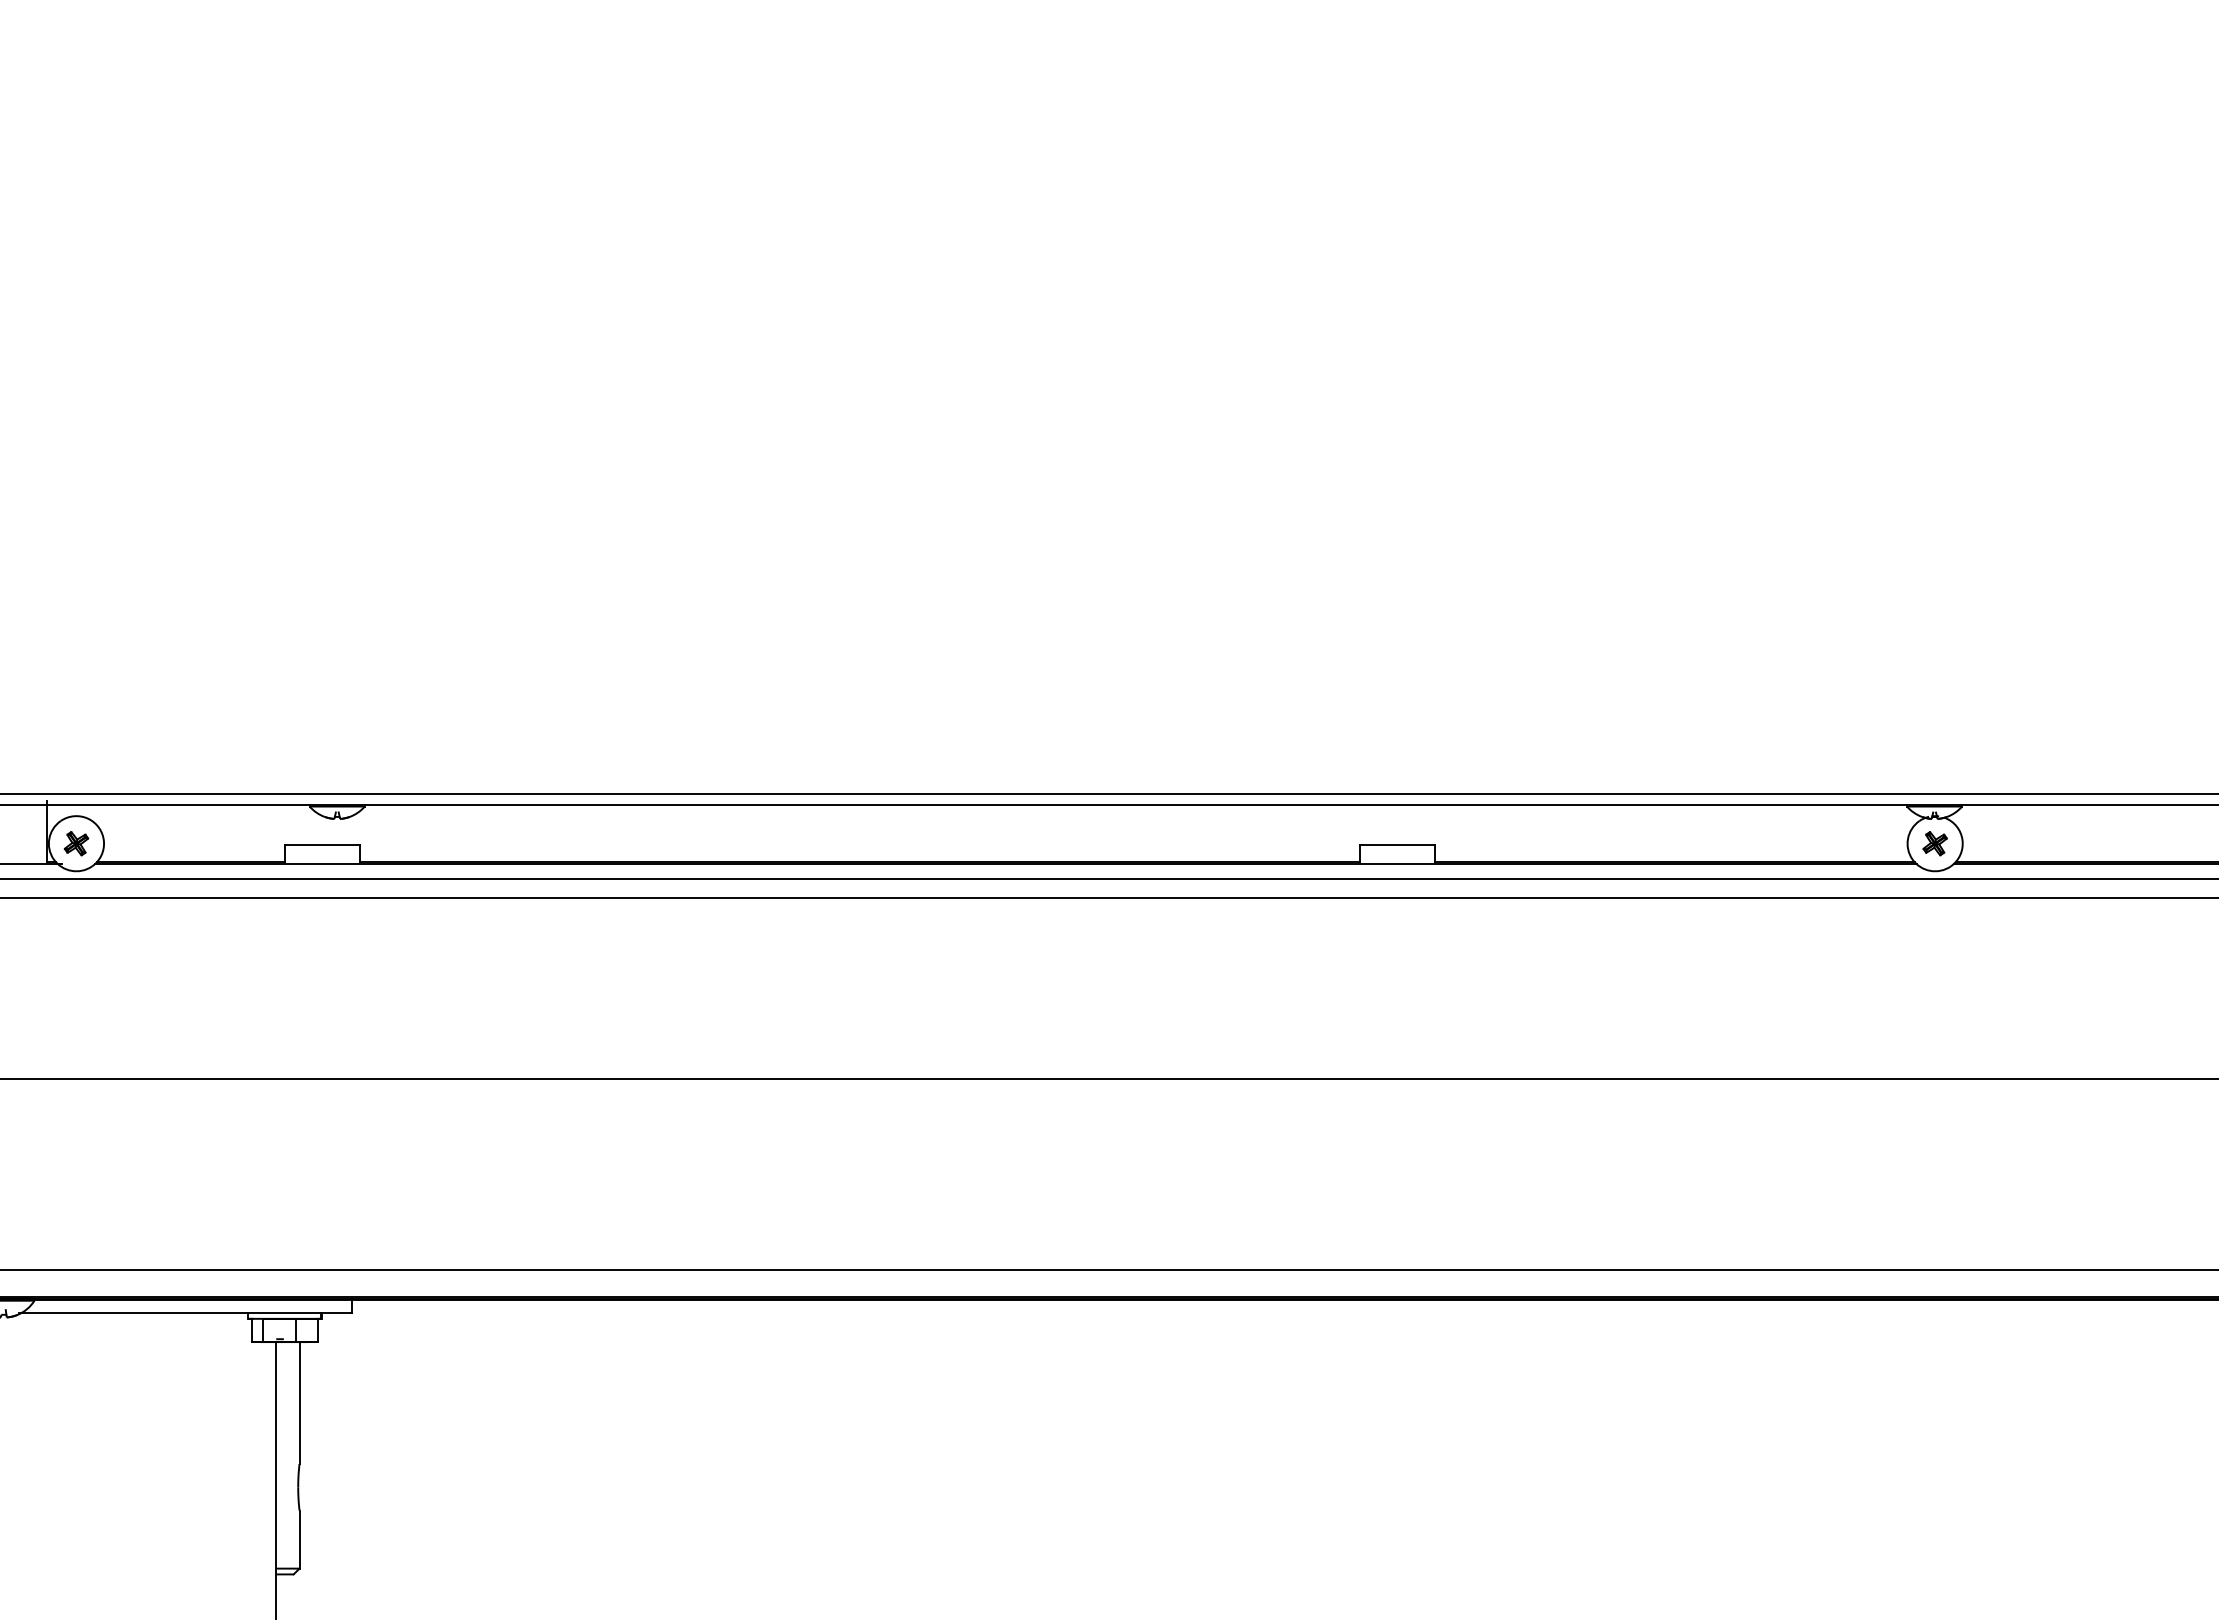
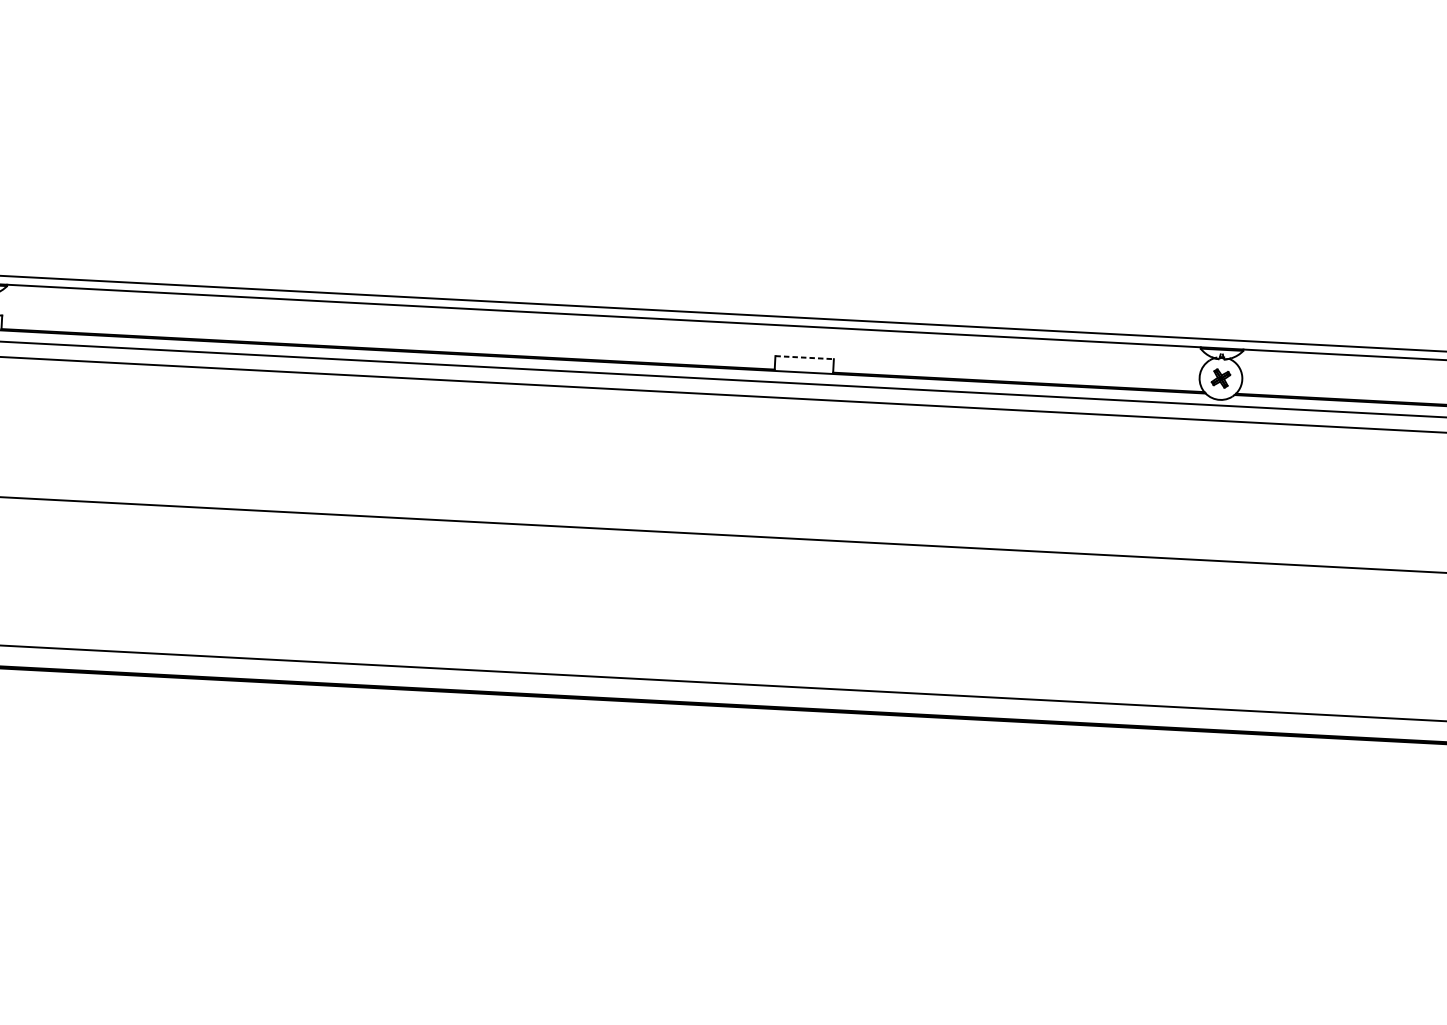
line: (1397, 844) -> (804, 357), solid -> dashed

